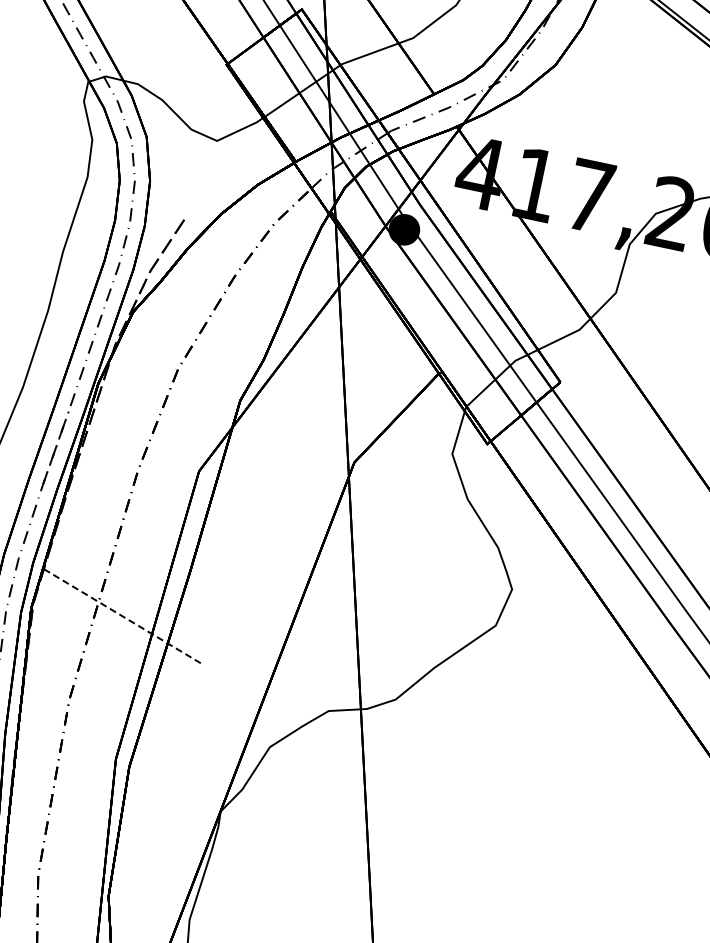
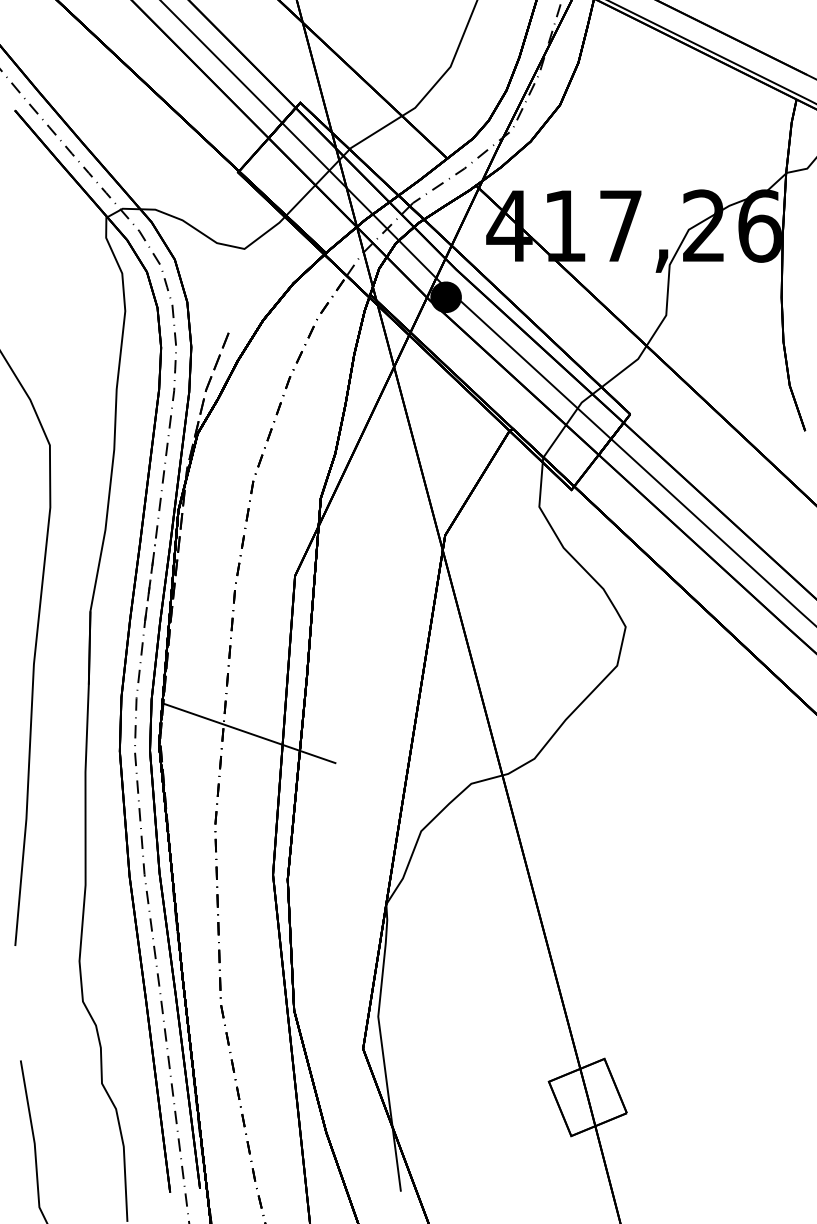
line: (122, 616) -> (250, 733), dashed -> solid

